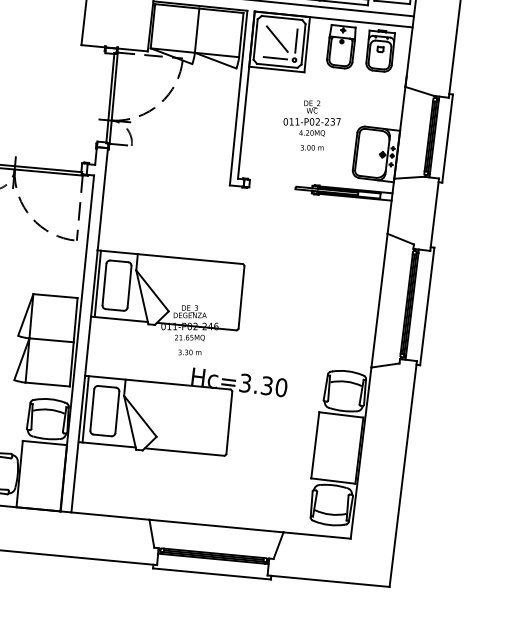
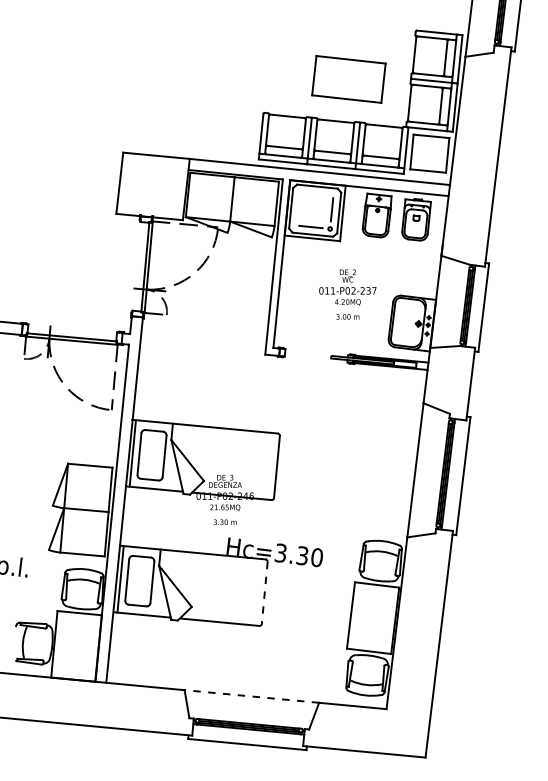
line: (276, 38) -> (312, 207), removed
line: (229, 423) -> (264, 593), solid -> dashed
line: (216, 526) -> (251, 696), solid -> dashed

